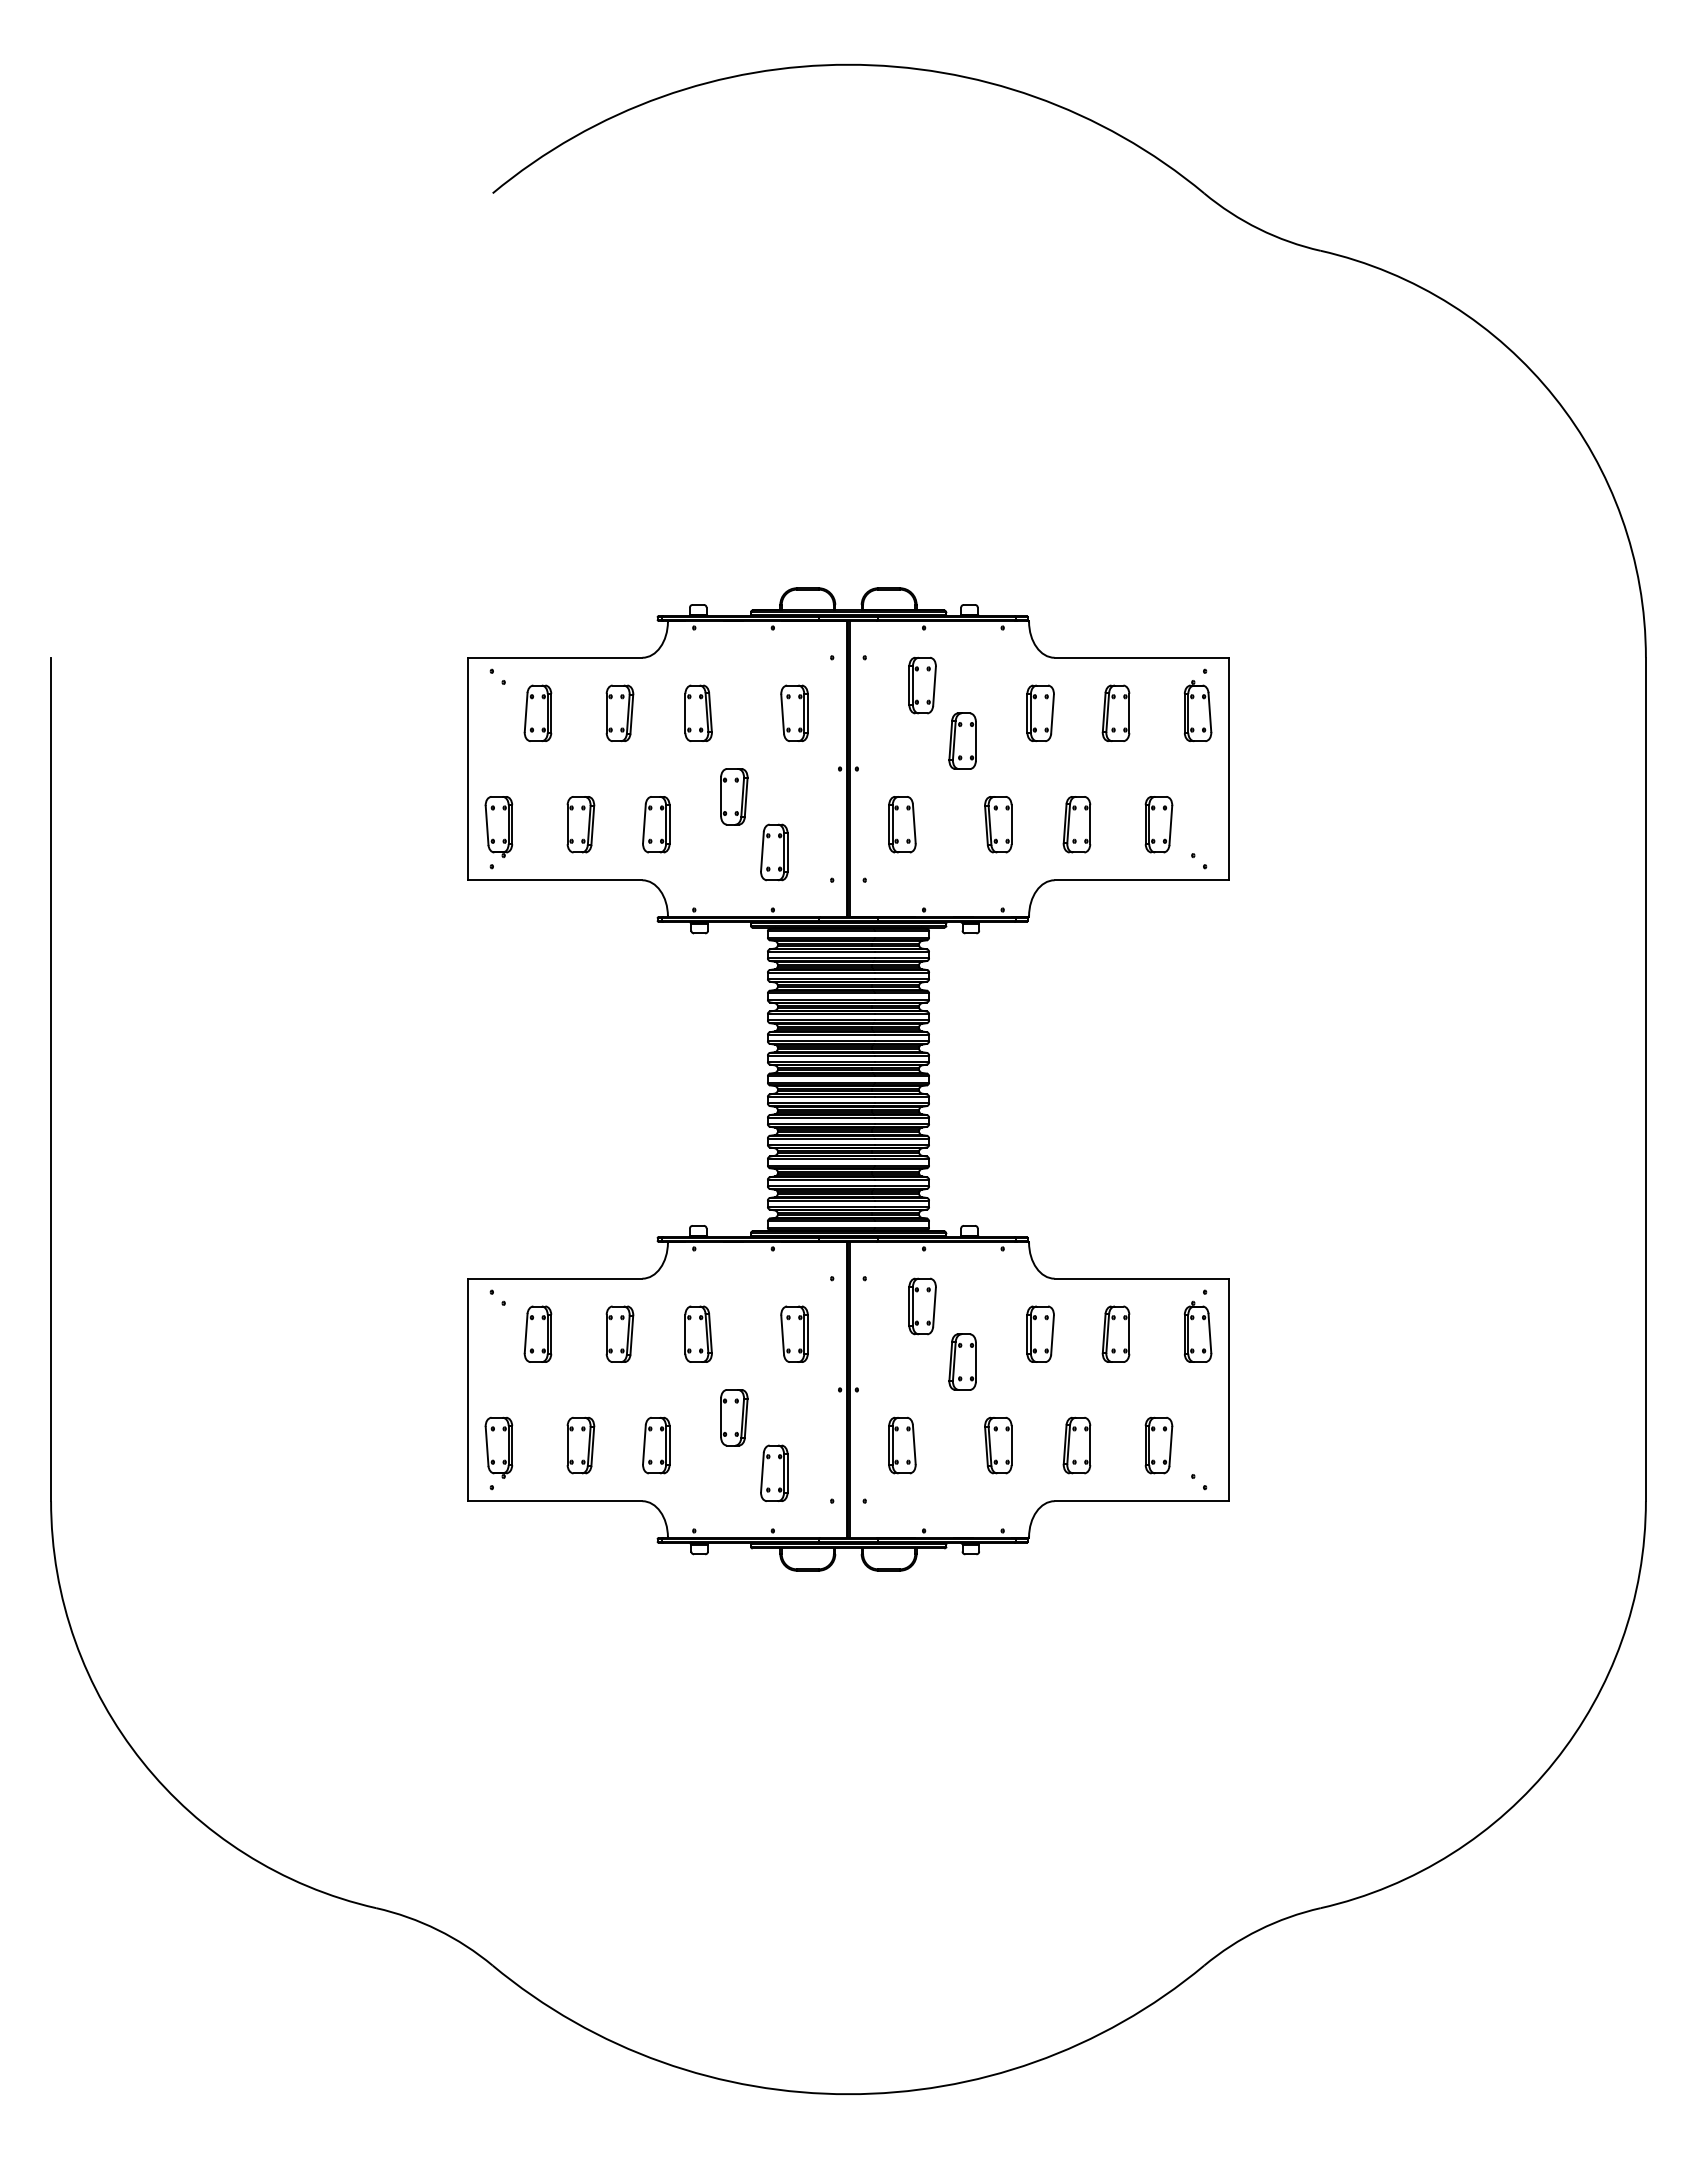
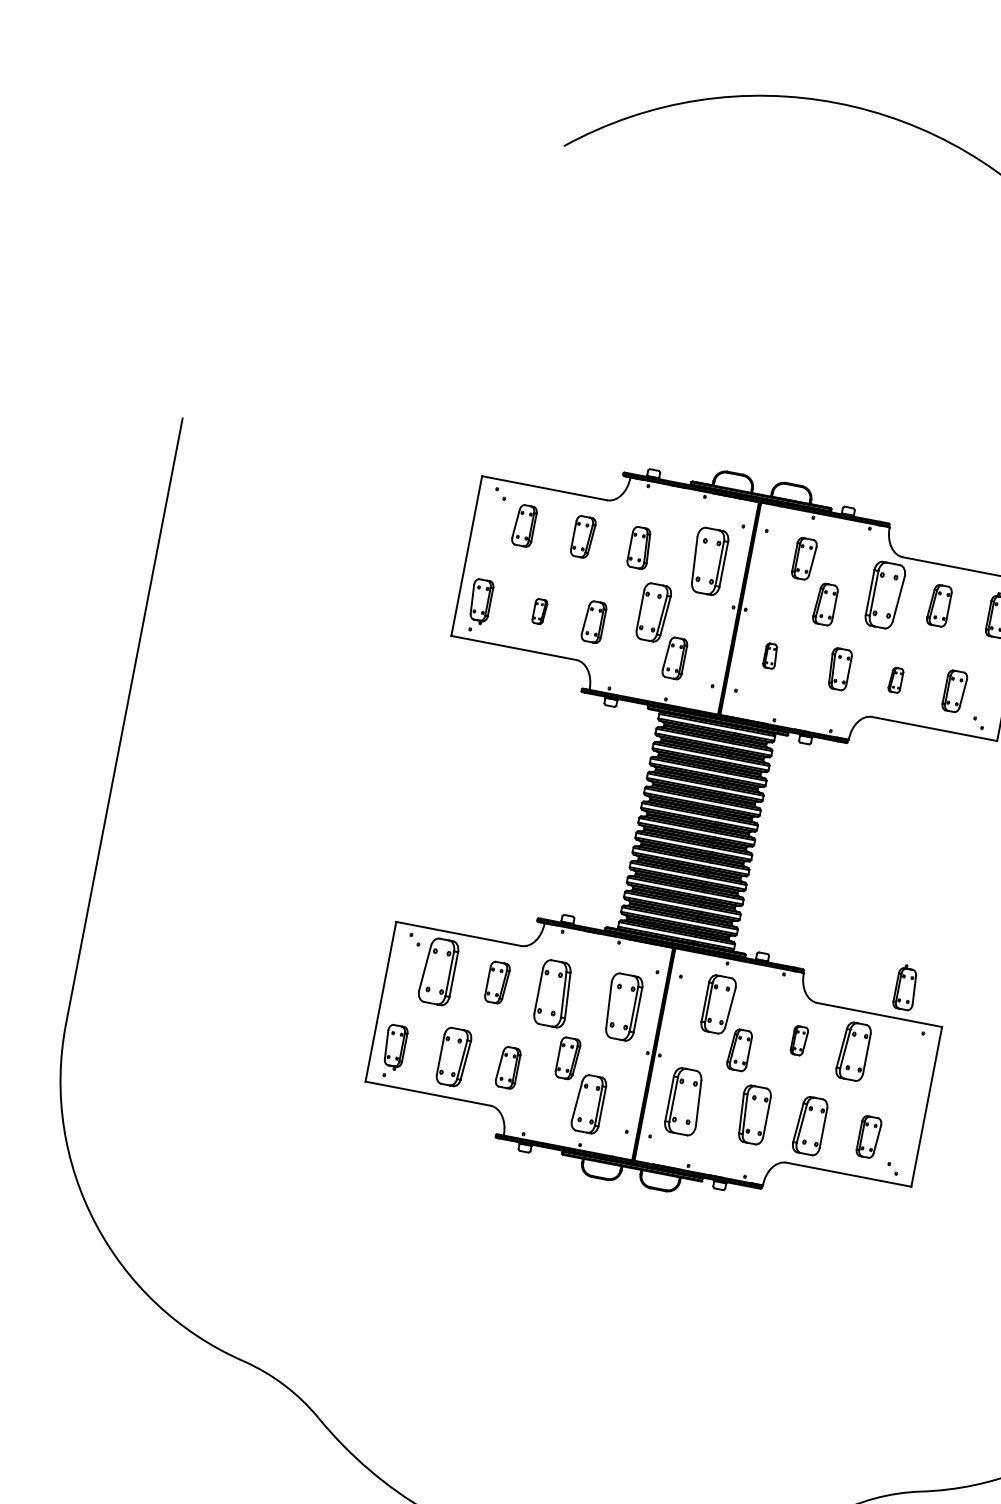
part: (794, 712) -> (708, 560), size x1.6
part: (1040, 712) -> (885, 594), size x1.6
part: (734, 796) -> (654, 612), size x1.4
part: (580, 824) -> (539, 611), size x0.6
part: (902, 824) -> (770, 655), size x0.6
part: (1076, 824) -> (895, 679), size x0.6
part: (922, 1306) -> (718, 1004), size x1.4
part: (1197, 1331) -> (905, 987), moved
part: (537, 1333) -> (438, 970), size x1.6
part: (698, 1333) -> (553, 993), size x1.6
part: (794, 1333) -> (622, 1006), size x1.6
part: (1040, 1333) -> (799, 1040), size x0.7
part: (1115, 1333) -> (853, 1050), size x1.4
part: (580, 1445) -> (453, 1057), size x1.4
part: (902, 1445) -> (684, 1101), size x1.6
part: (998, 1445) -> (753, 1114), size x1.4
part: (1076, 1445) -> (809, 1125), size x1.4
part: (774, 1472) -> (589, 1103), size x1.4

